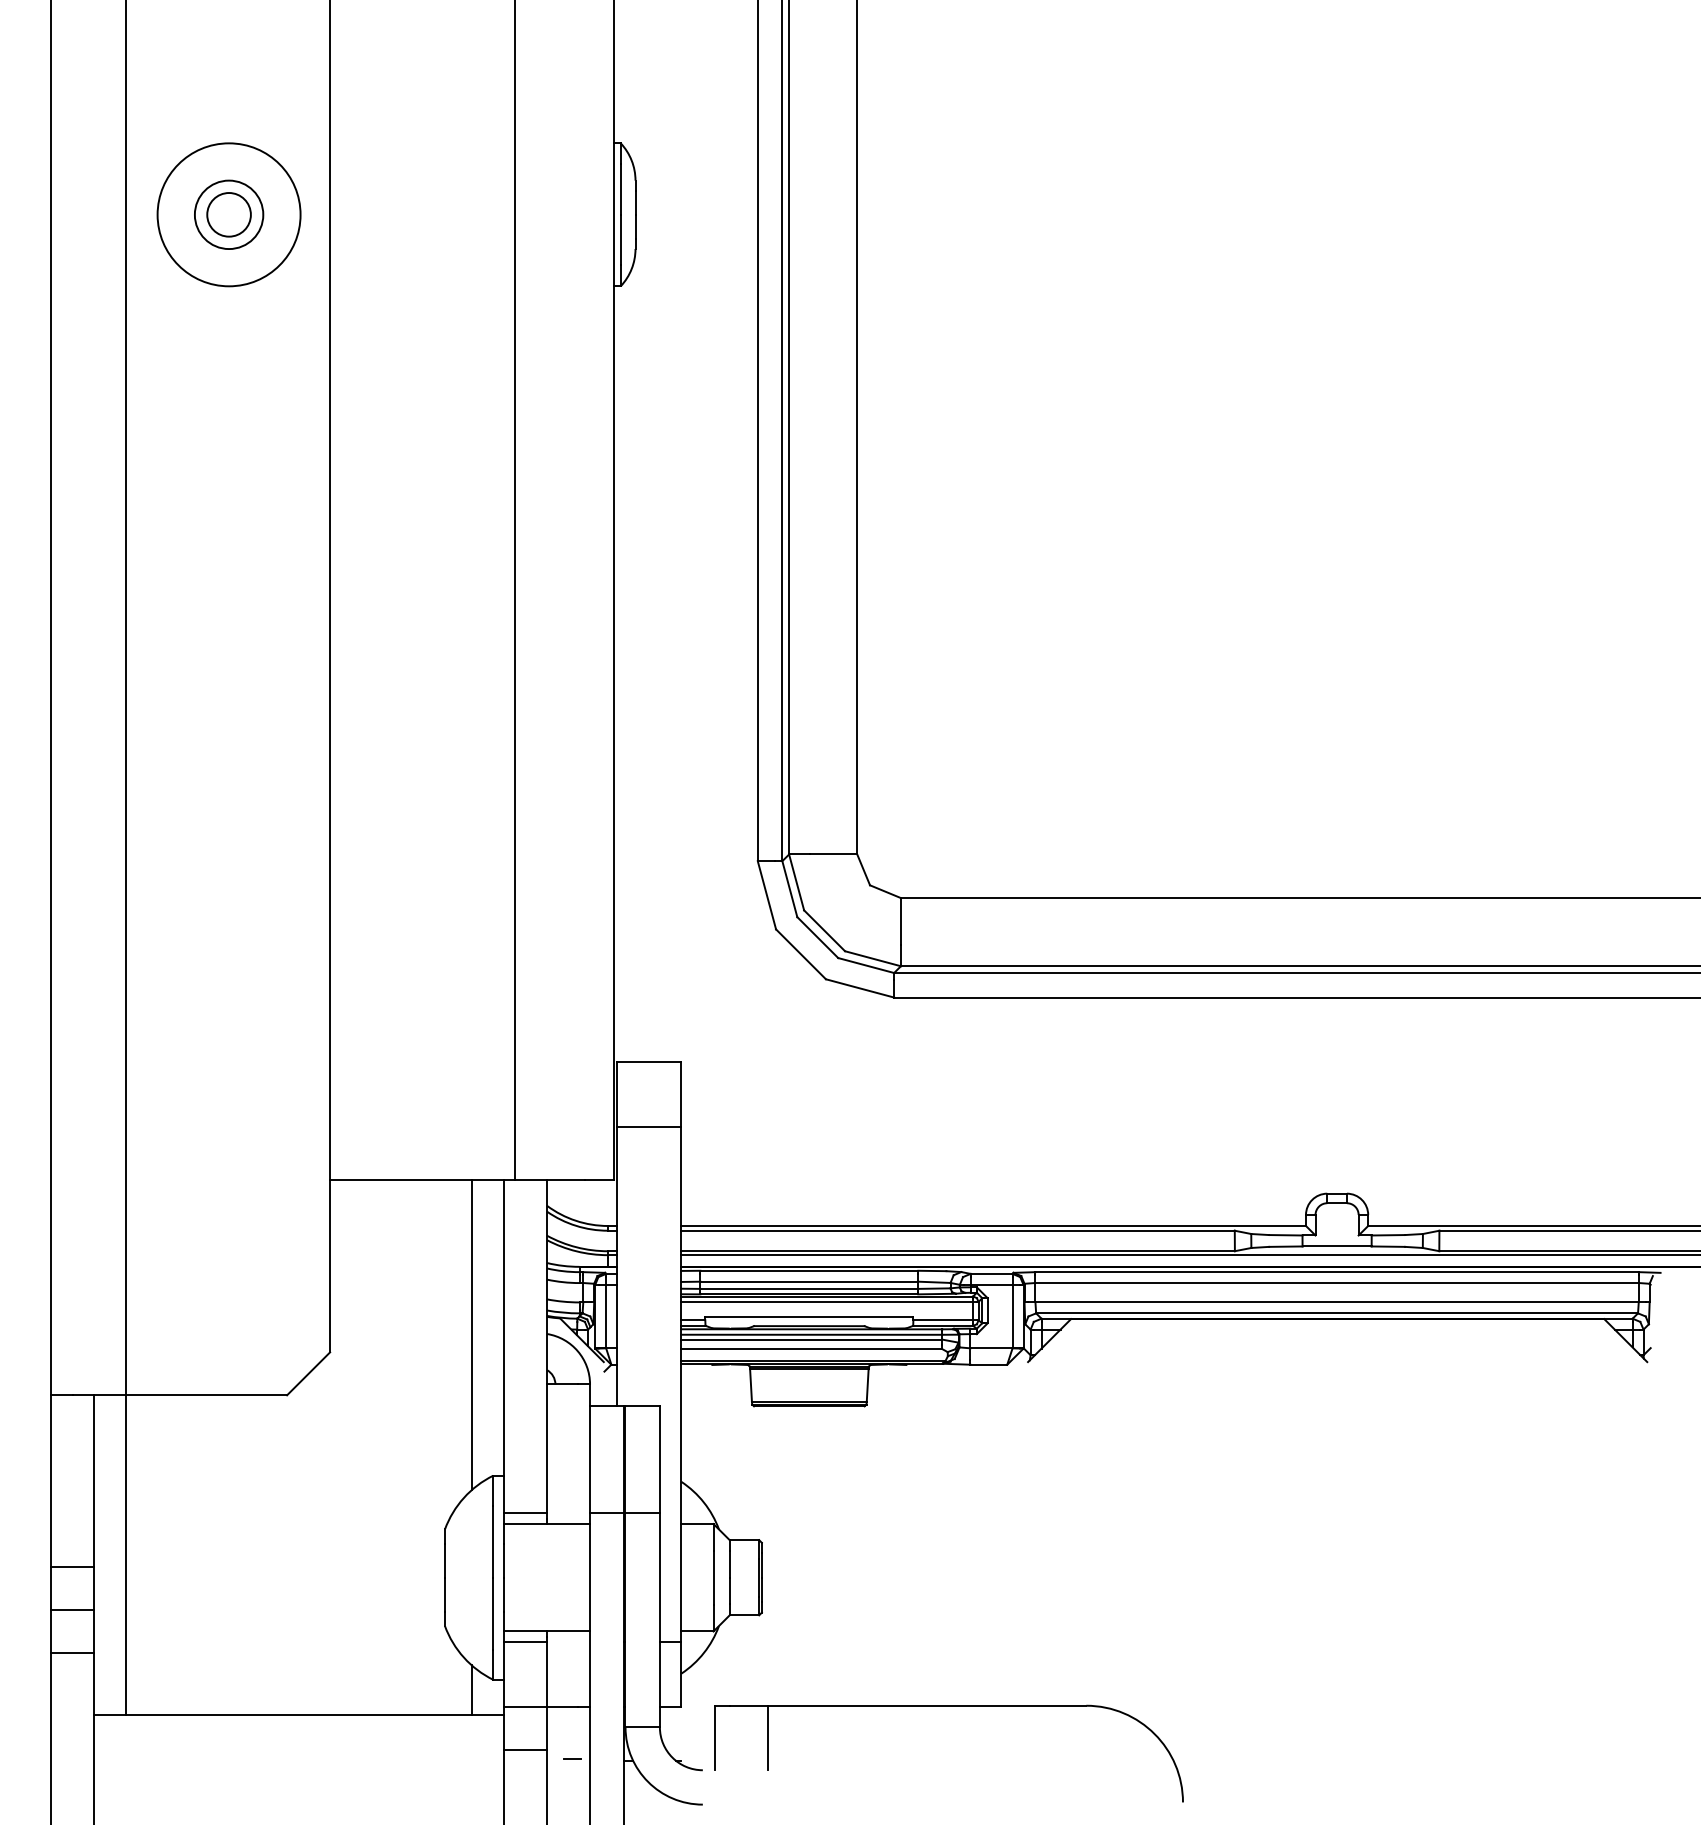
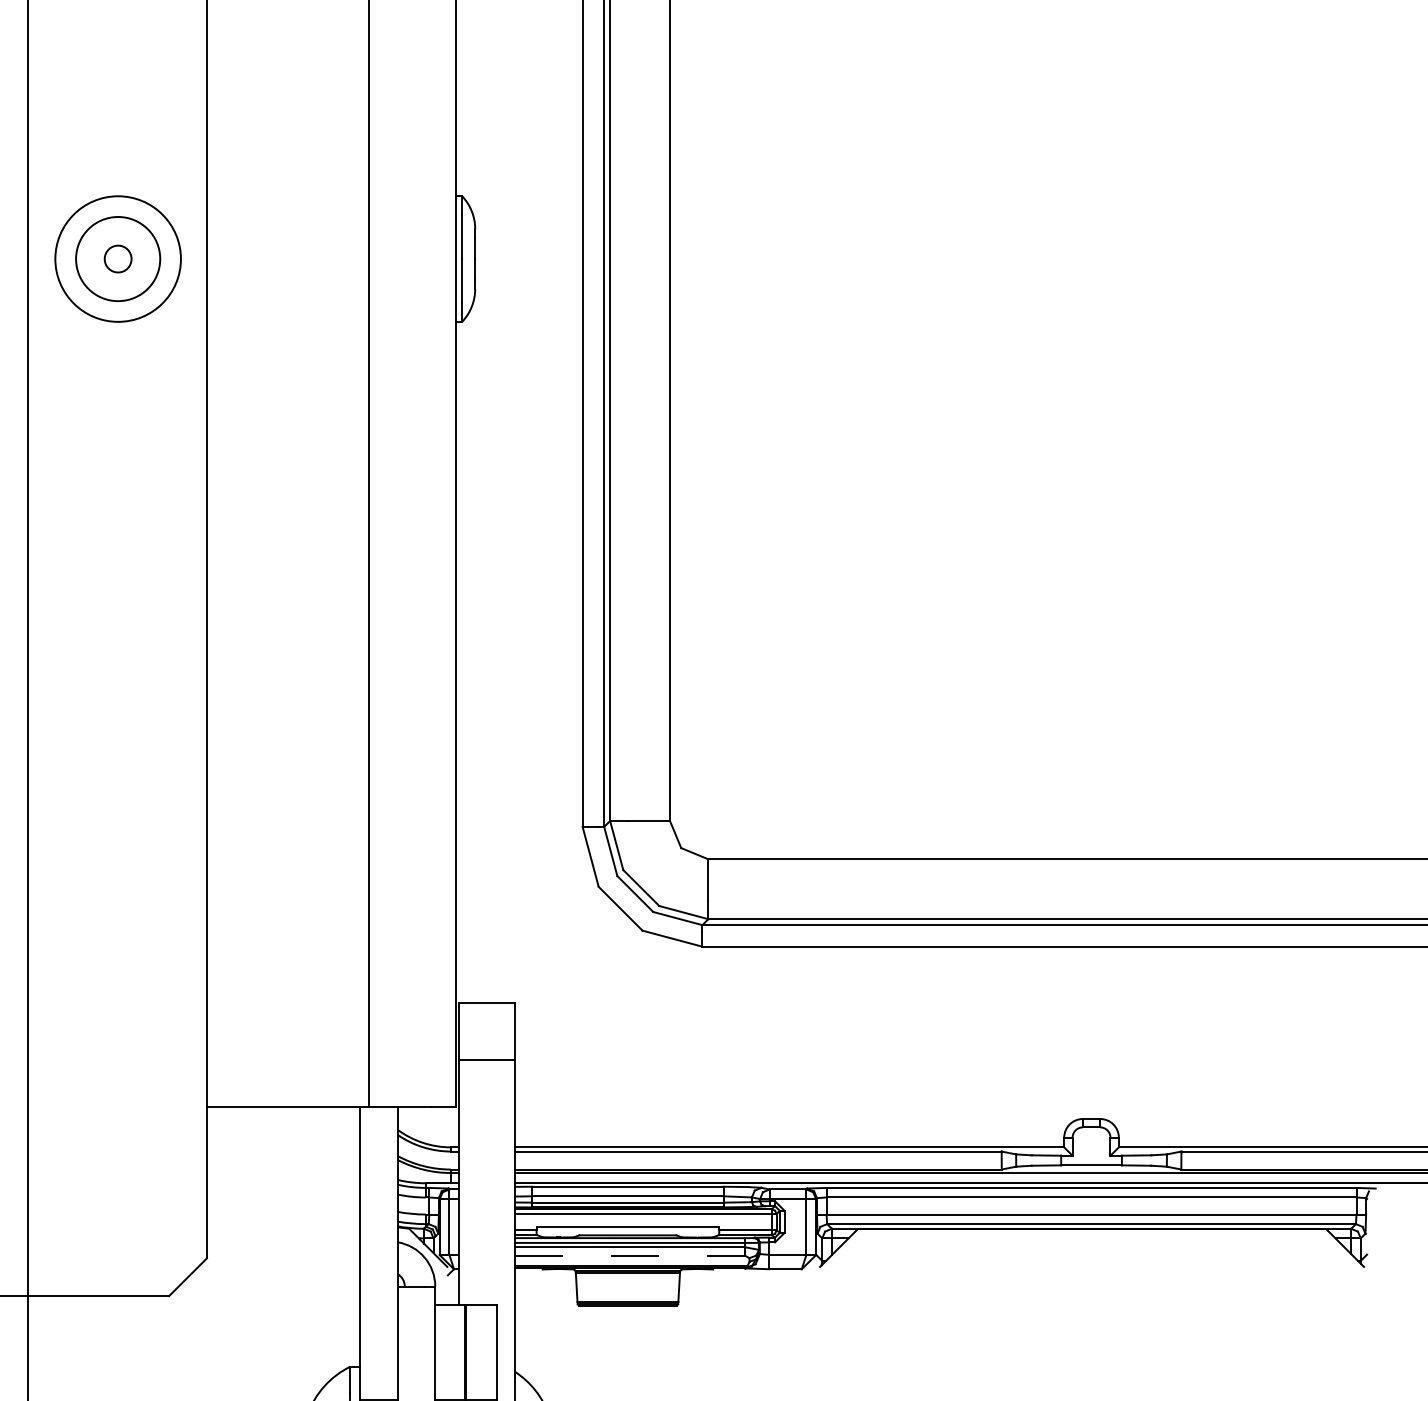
circle: (228, 214) -> (117, 258), size x0.7
circle: (228, 214) -> (117, 258), size x1.4
line: (471, 1335) -> (331, 1243), removed
line: (812, 1349) -> (630, 1255), solid -> dashed

